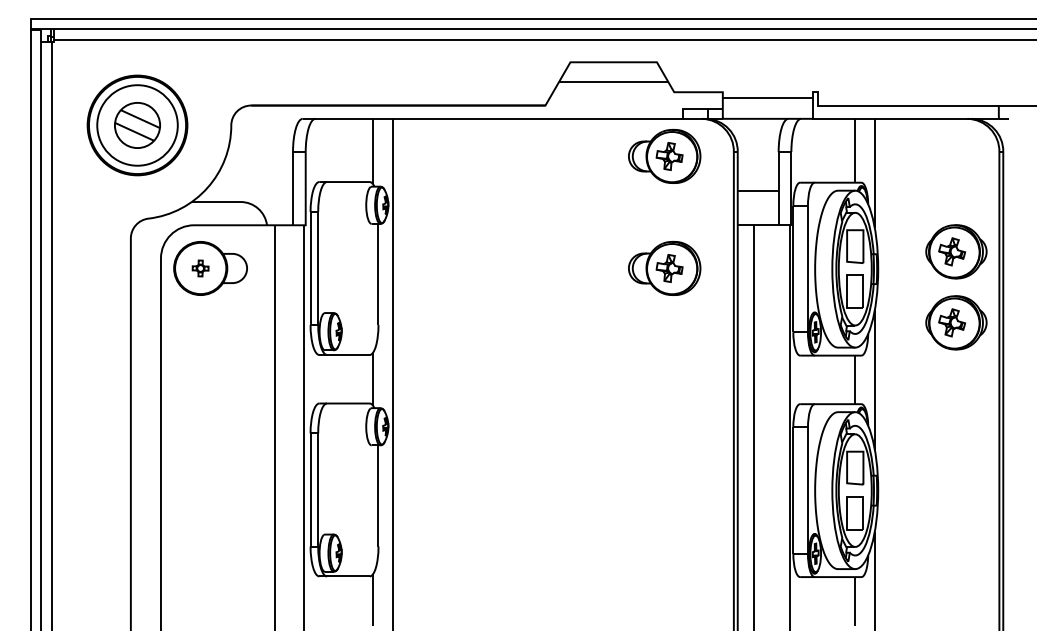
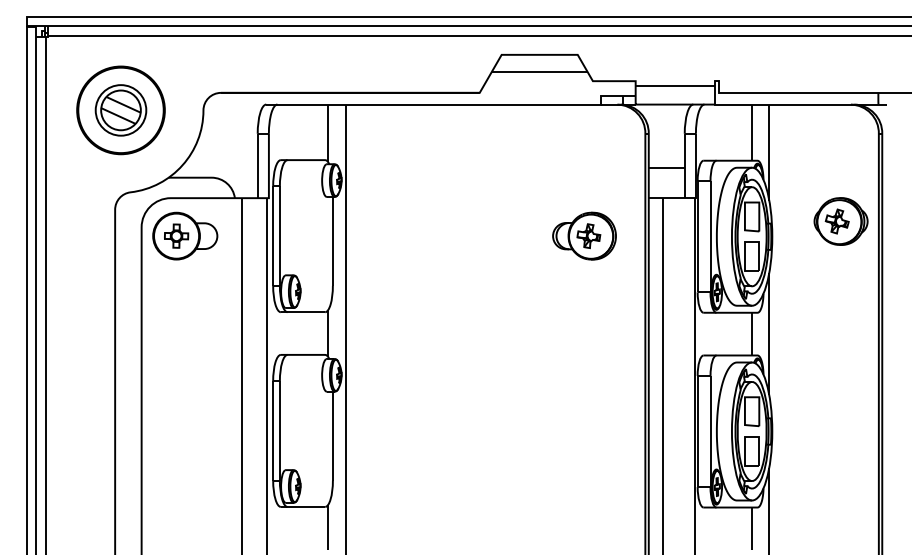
circle: (137, 125) -> (120, 110), size x0.71
part: (664, 155) -> (584, 136), removed
part: (200, 268) -> (176, 236), size x1.67
part: (956, 322) -> (841, 283), removed

